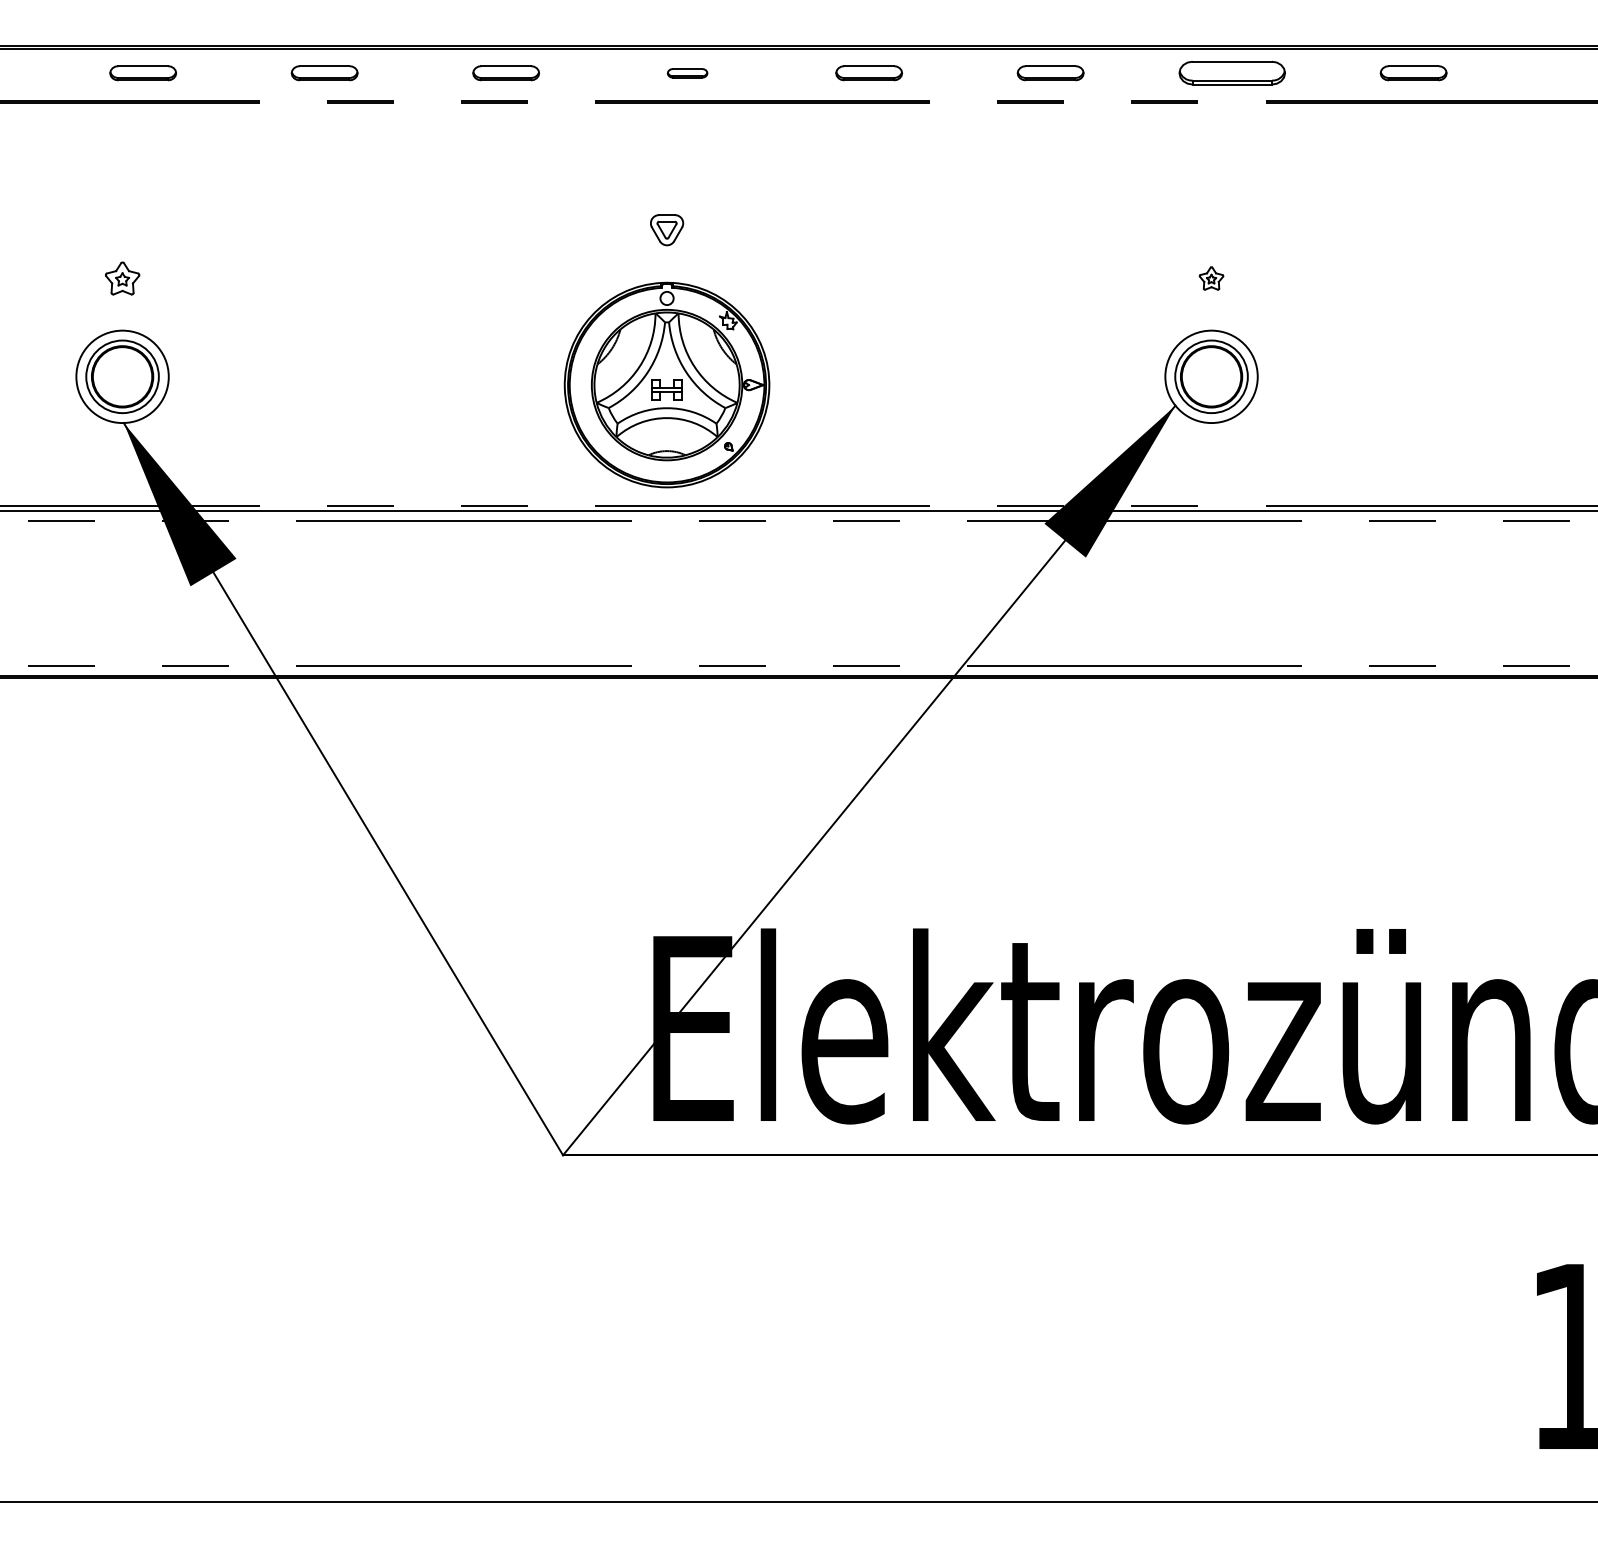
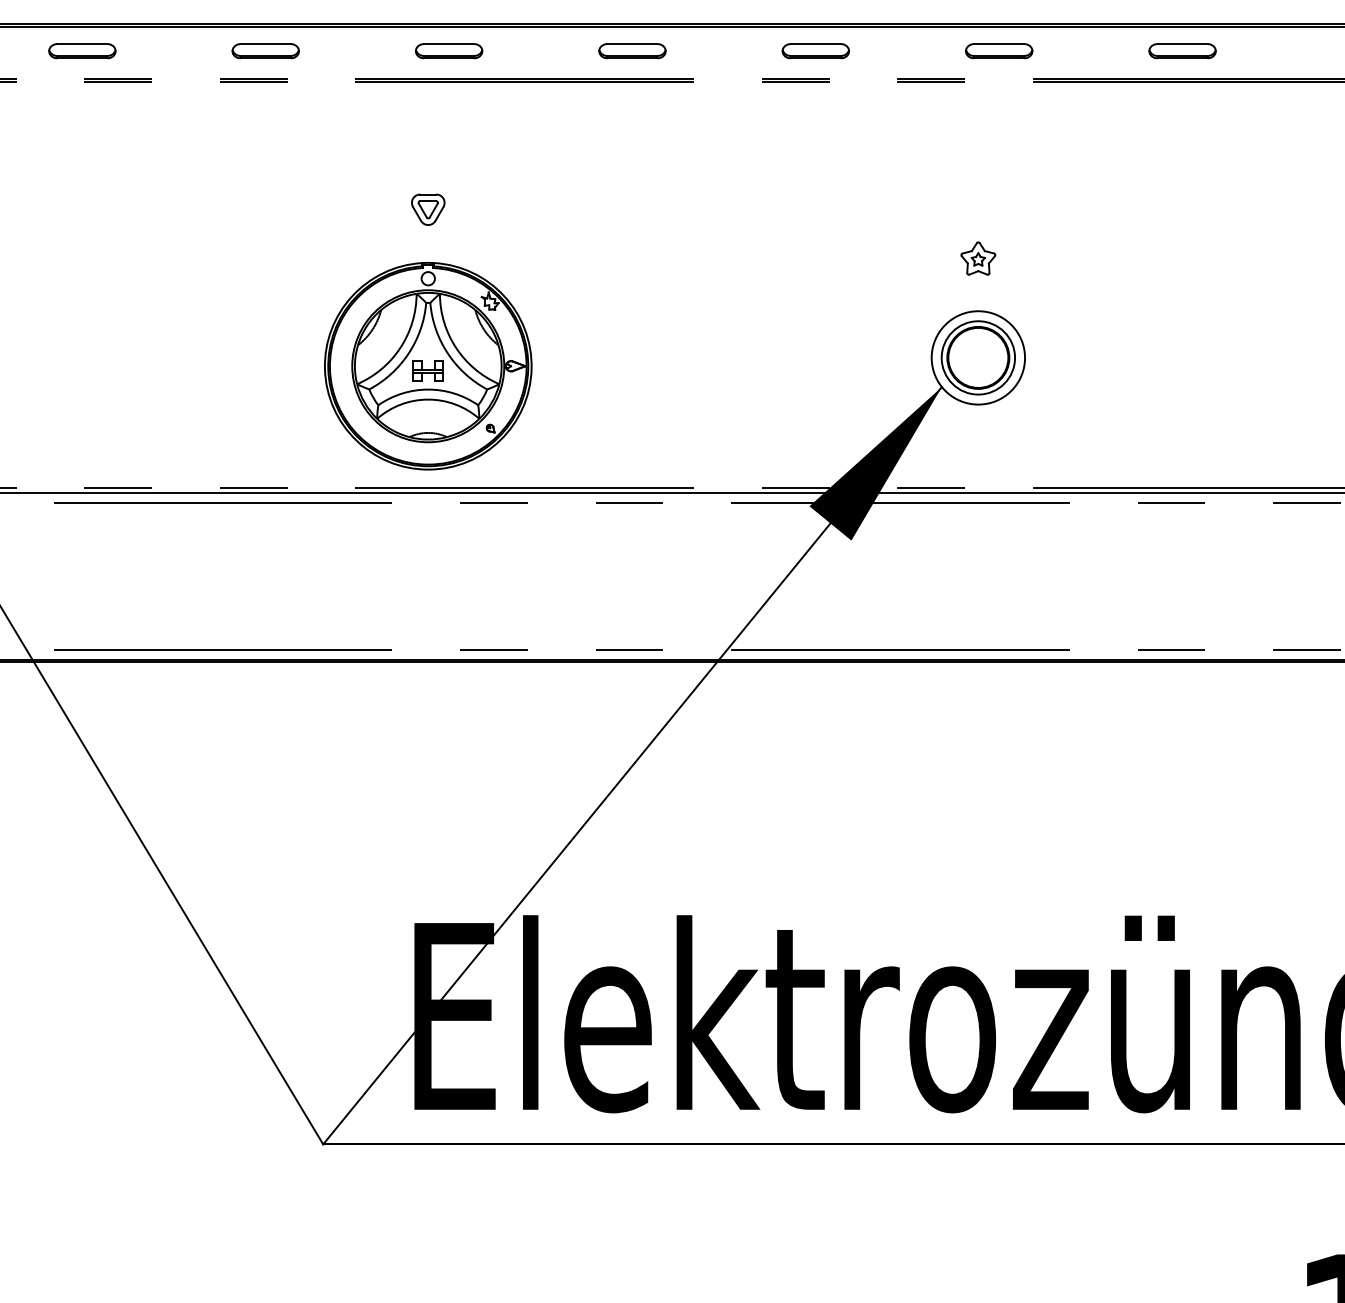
part: (687, 73) -> (448, 51), size x1.67
part: (1231, 73) -> (998, 51), size x0.62
part: (1211, 278) -> (978, 258), size x1.43

